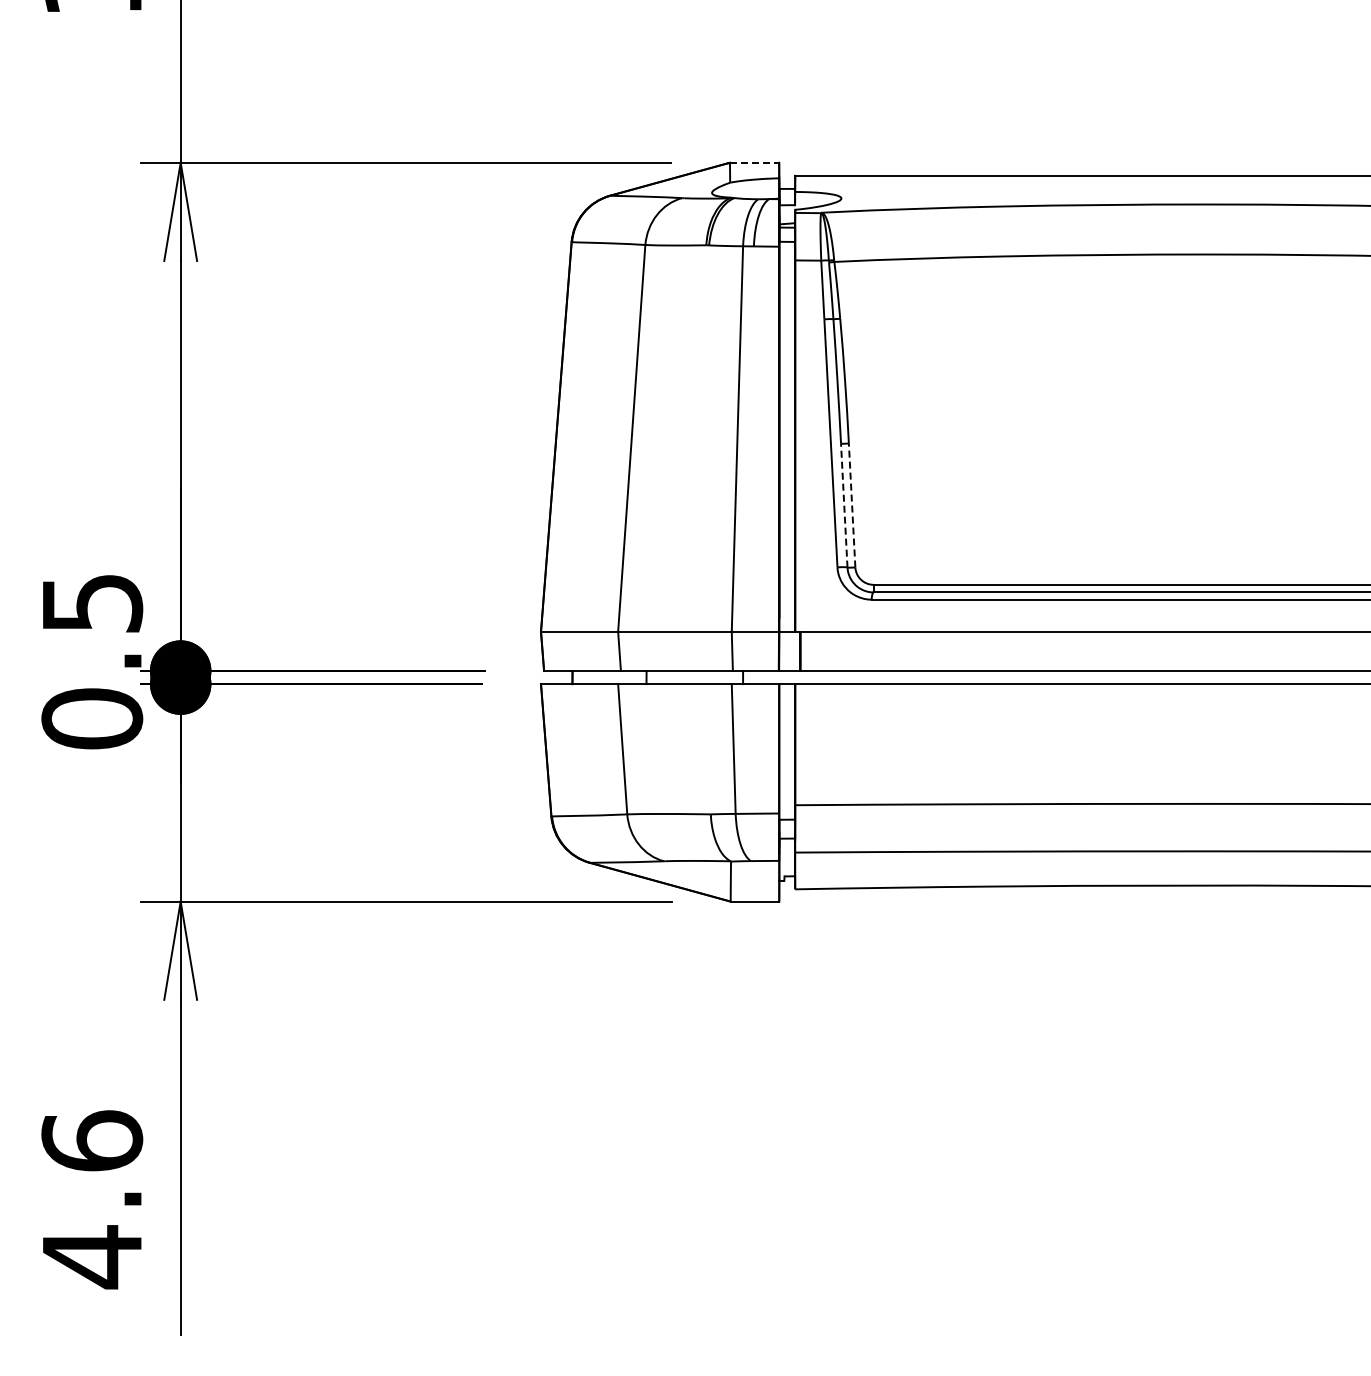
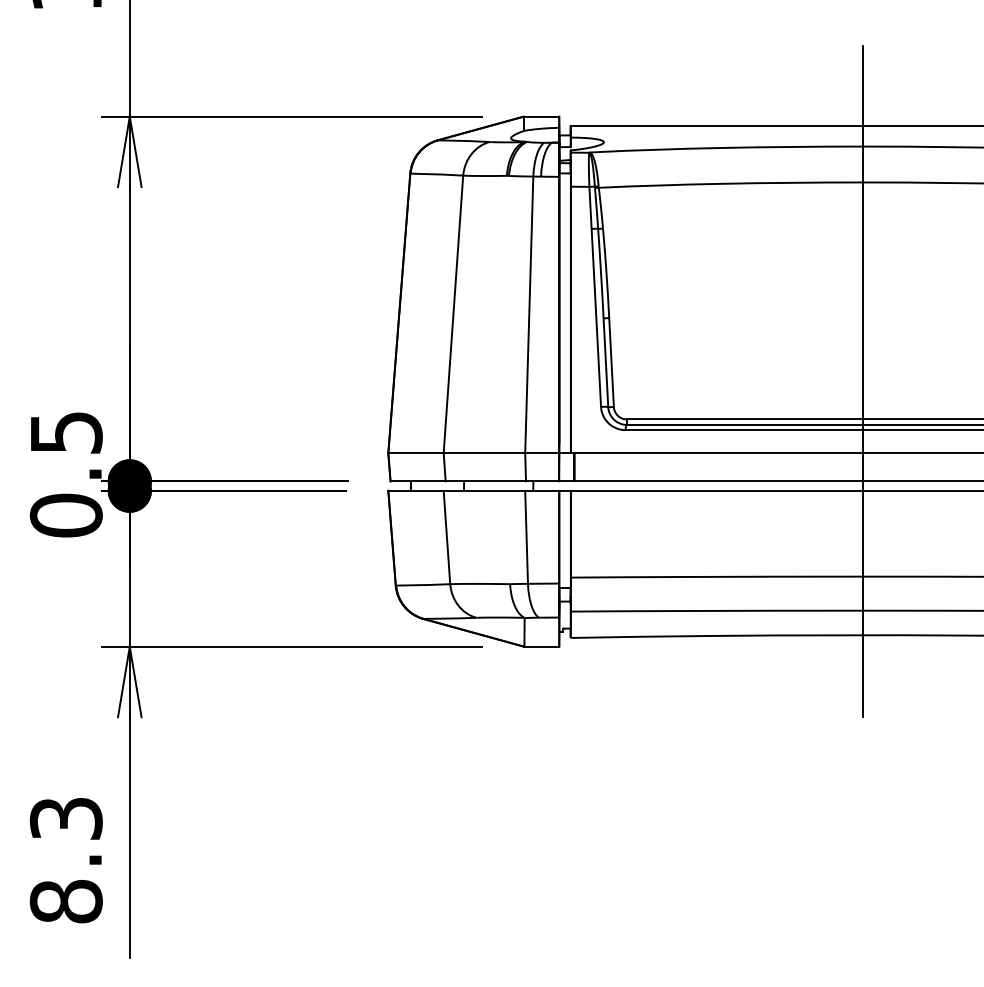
line: (754, 162) -> (541, 116), dashed -> solid
line: (844, 505) -> (606, 362), dashed -> solid
line: (852, 505) -> (611, 362), dashed -> solid
line: (1202, 531) -> (862, 381), added
text: (92, 1199) -> (66, 860), 4.6 -> 8.3

